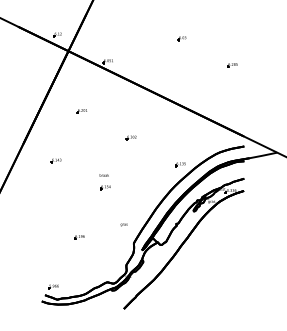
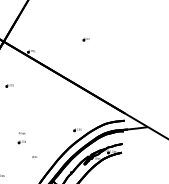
part: (232, 65) -> (121, 61), removed
part: (130, 137) -> (43, 107), removed
text: (123, 224) -> (34, 156), moved

